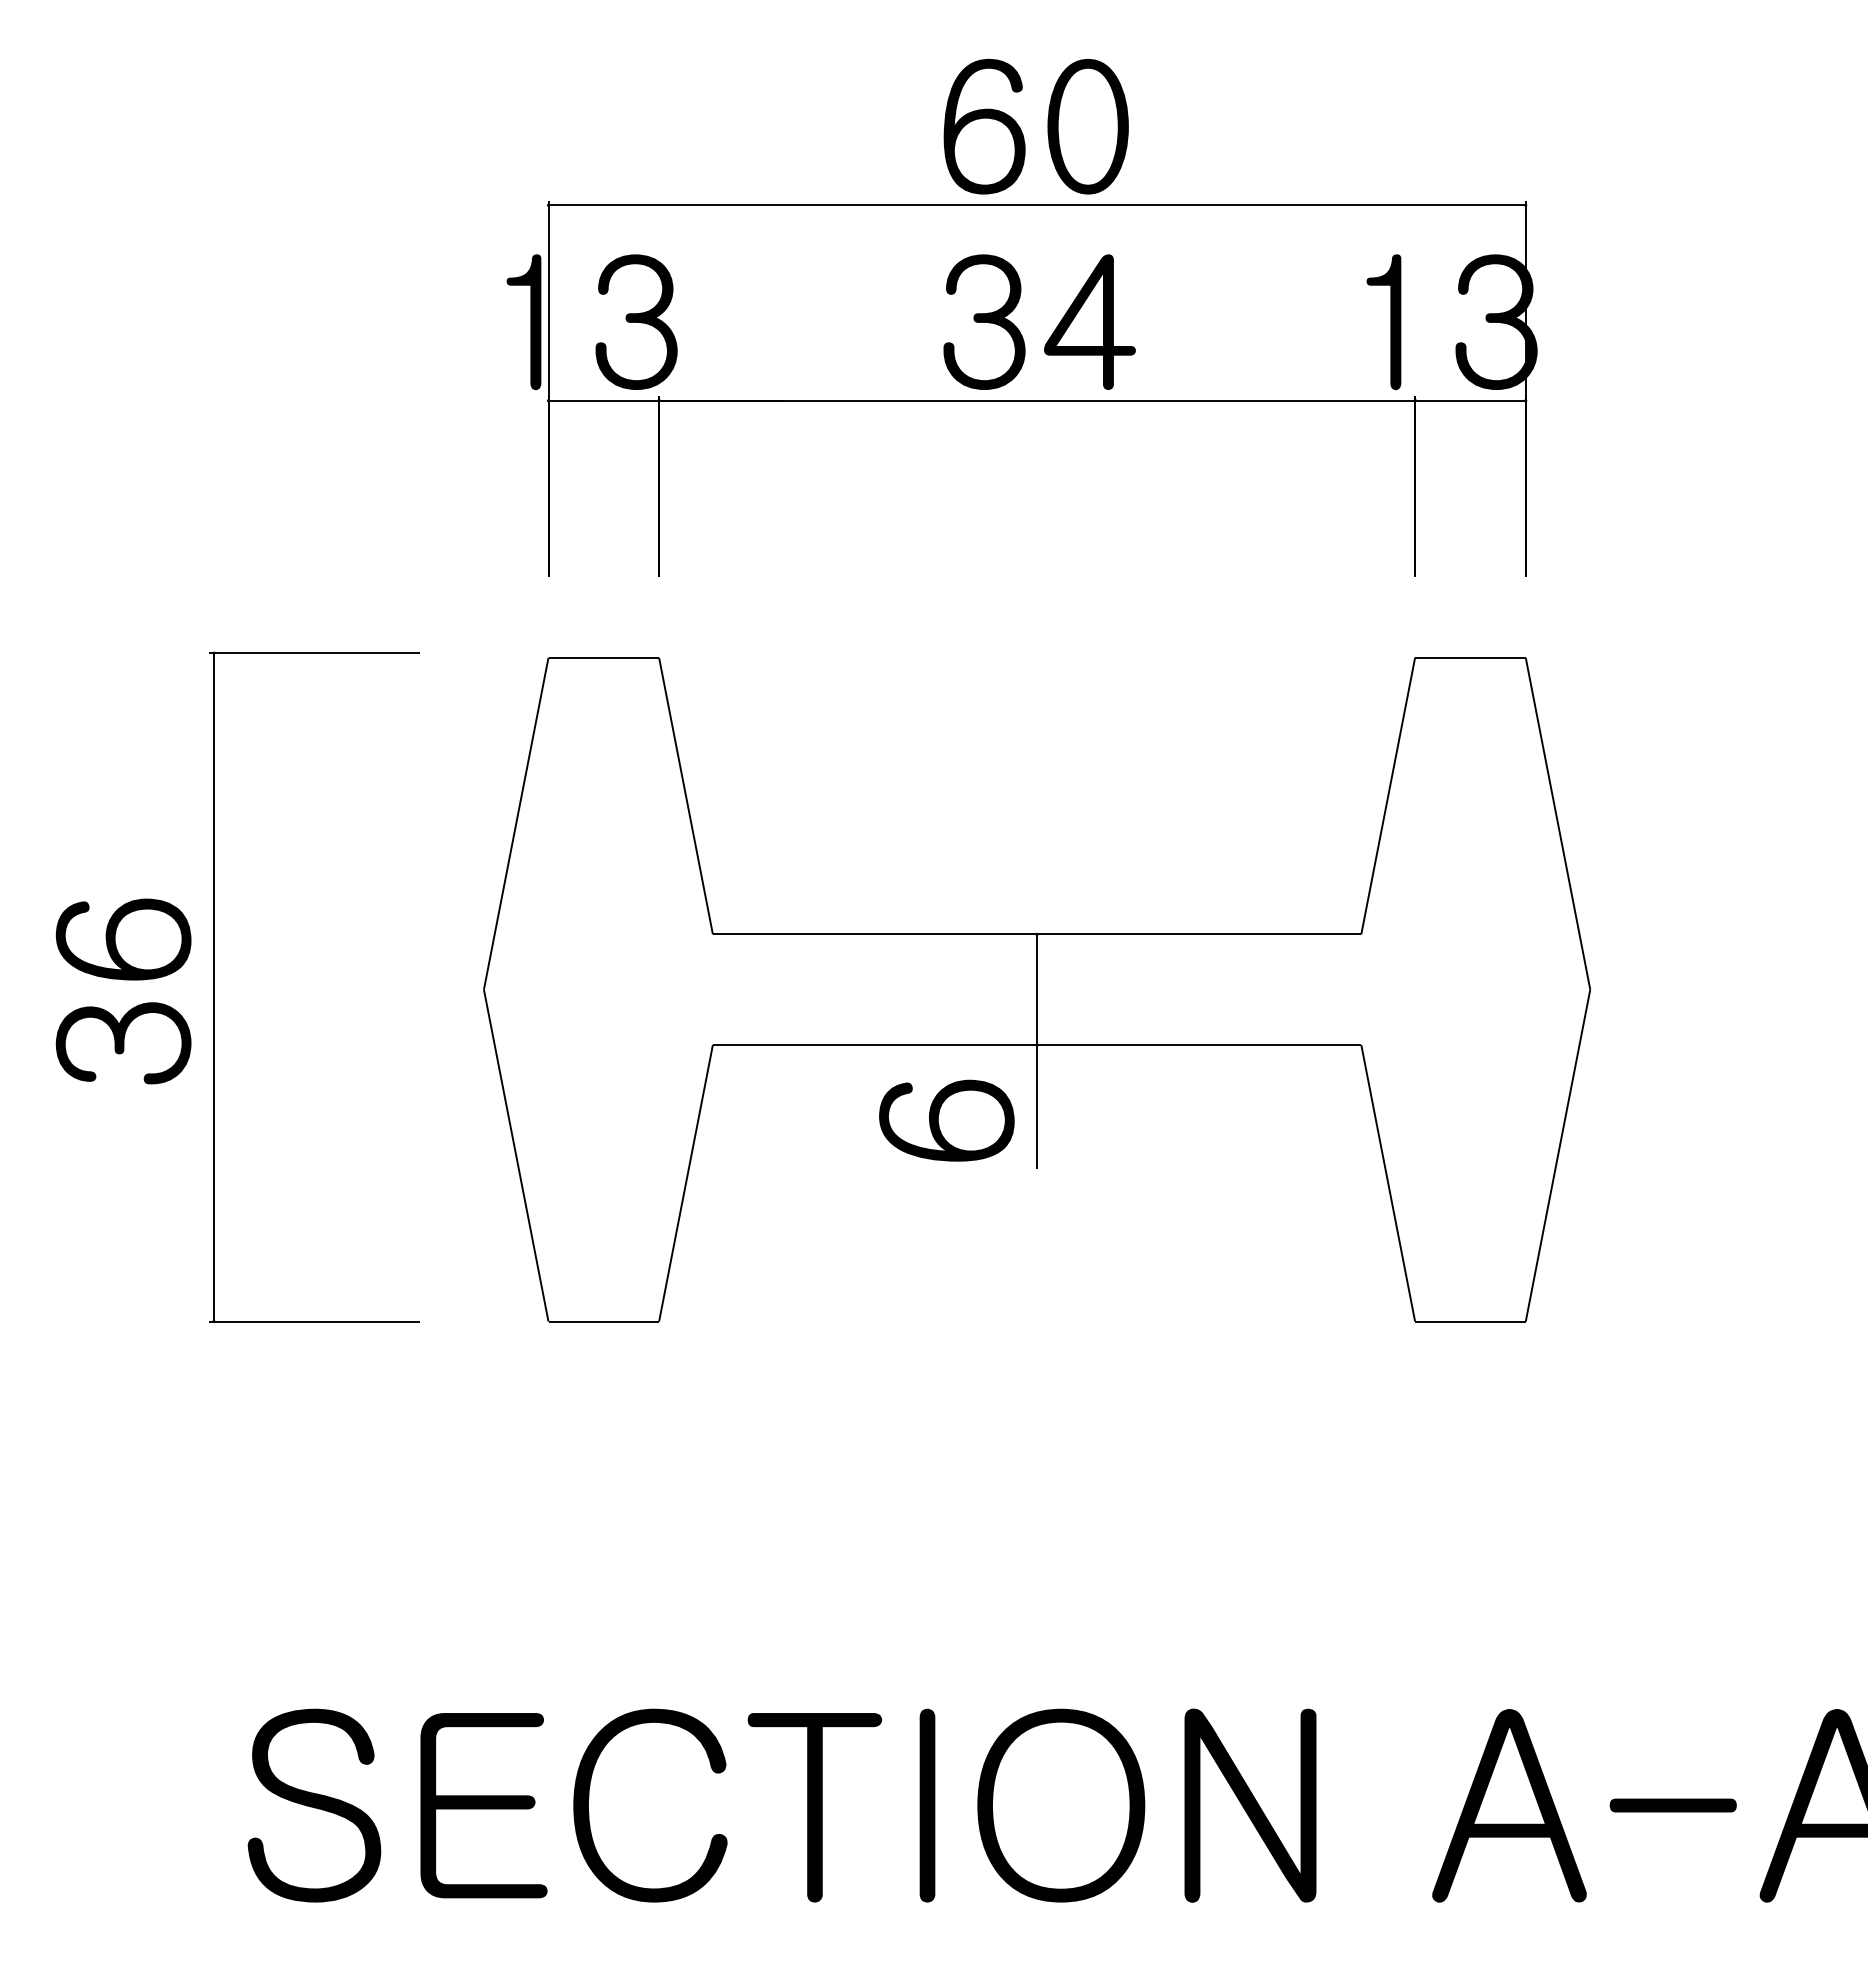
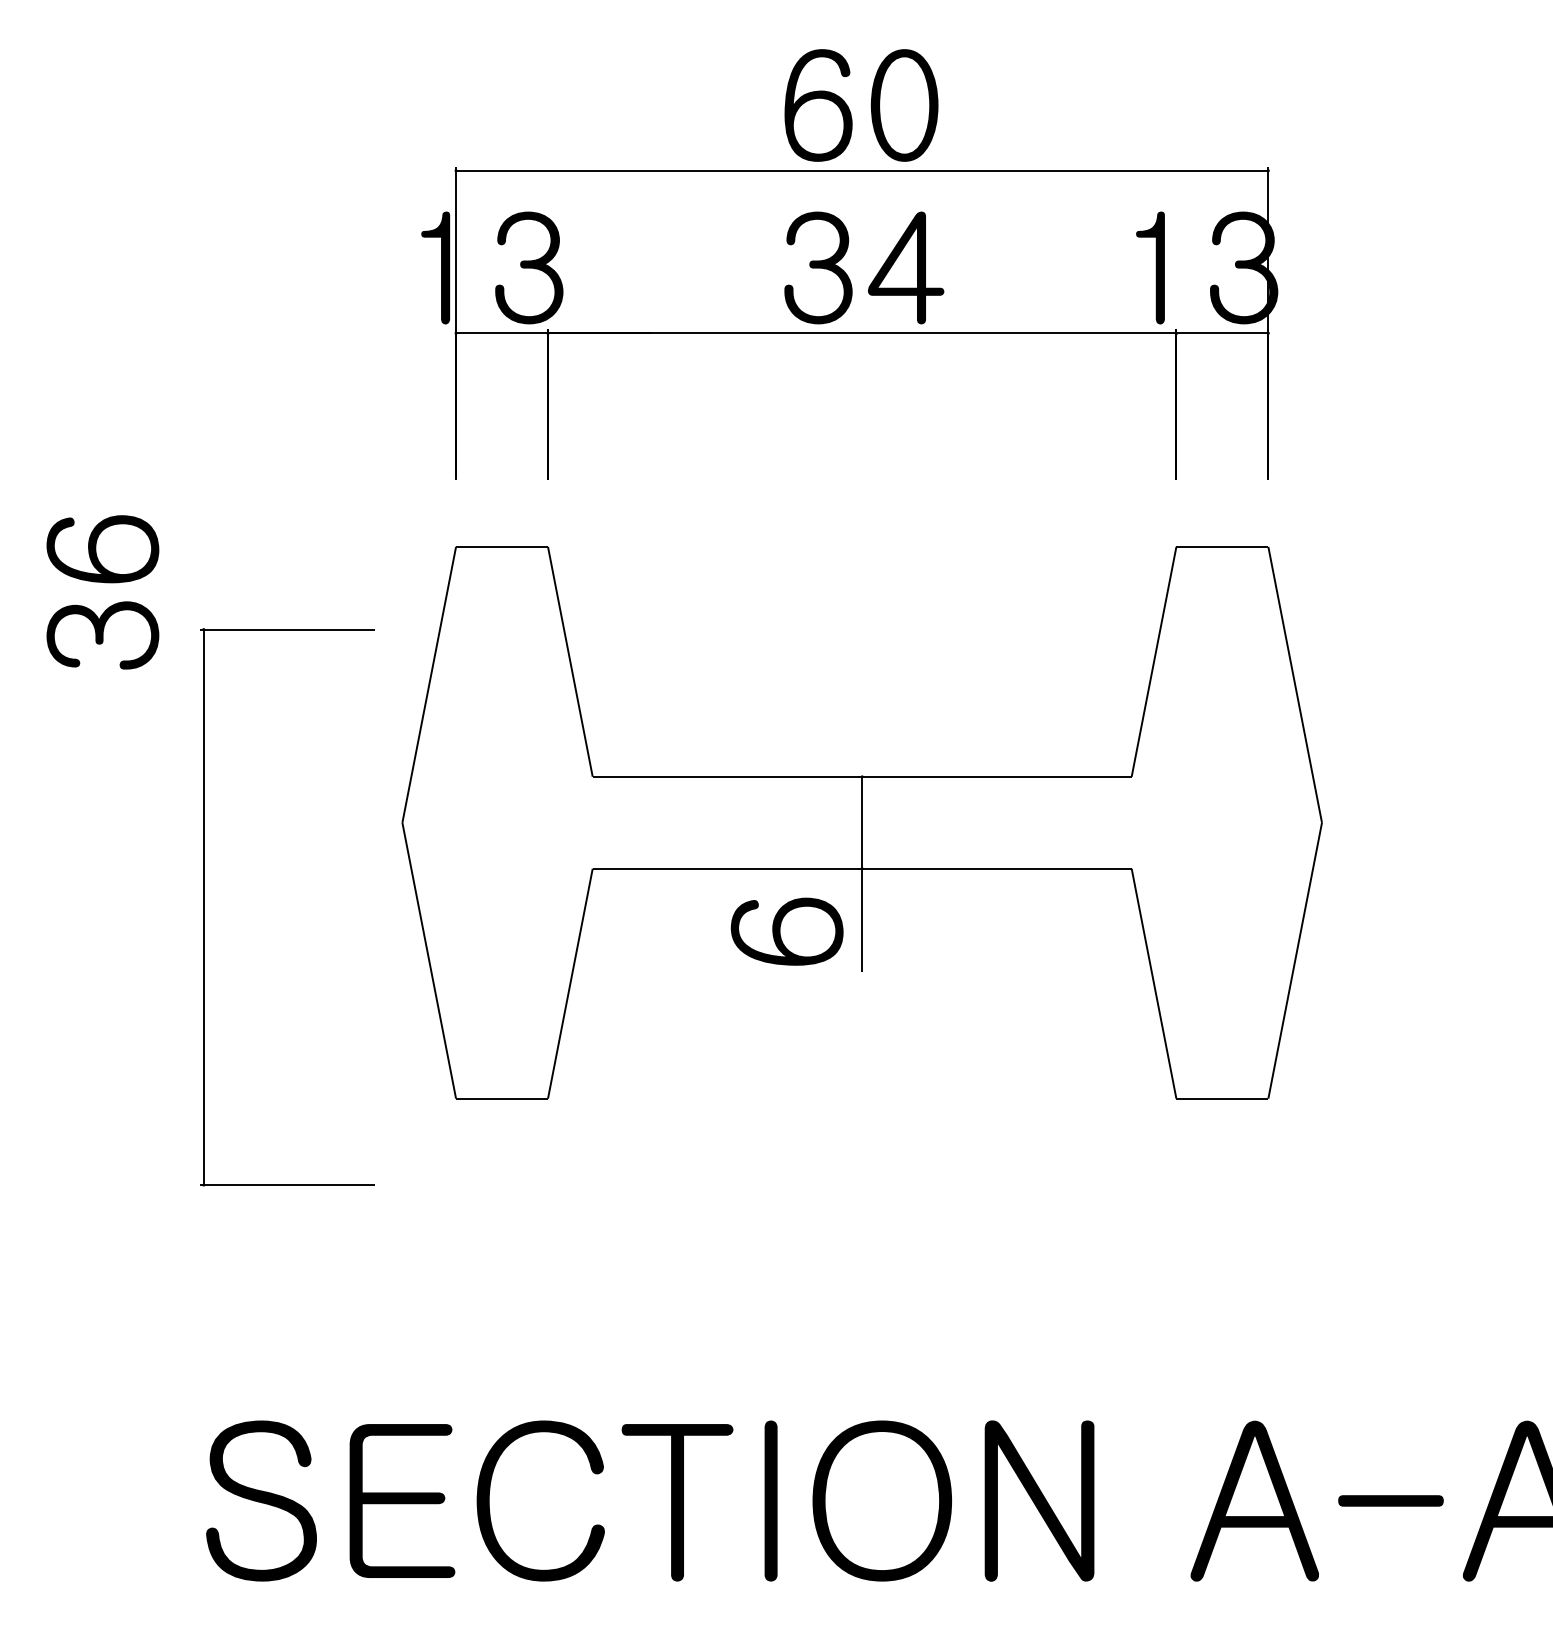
part: (214, 986) -> (204, 906), moved
text: (123, 991) -> (102, 592), moved

